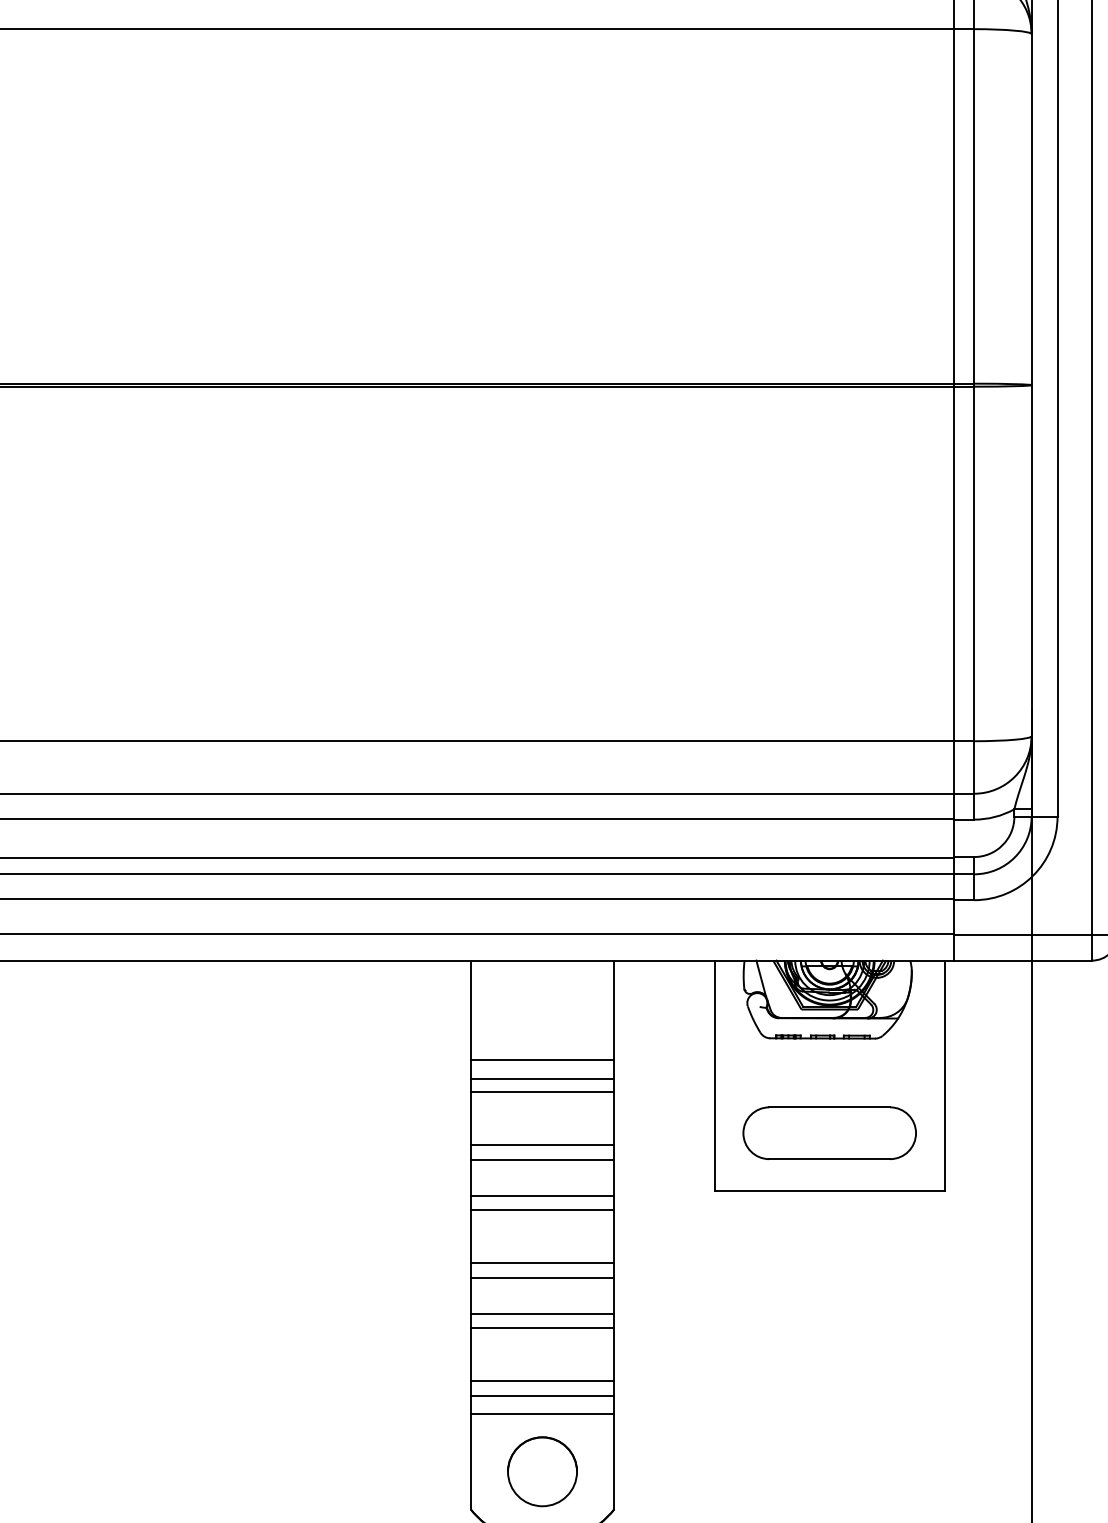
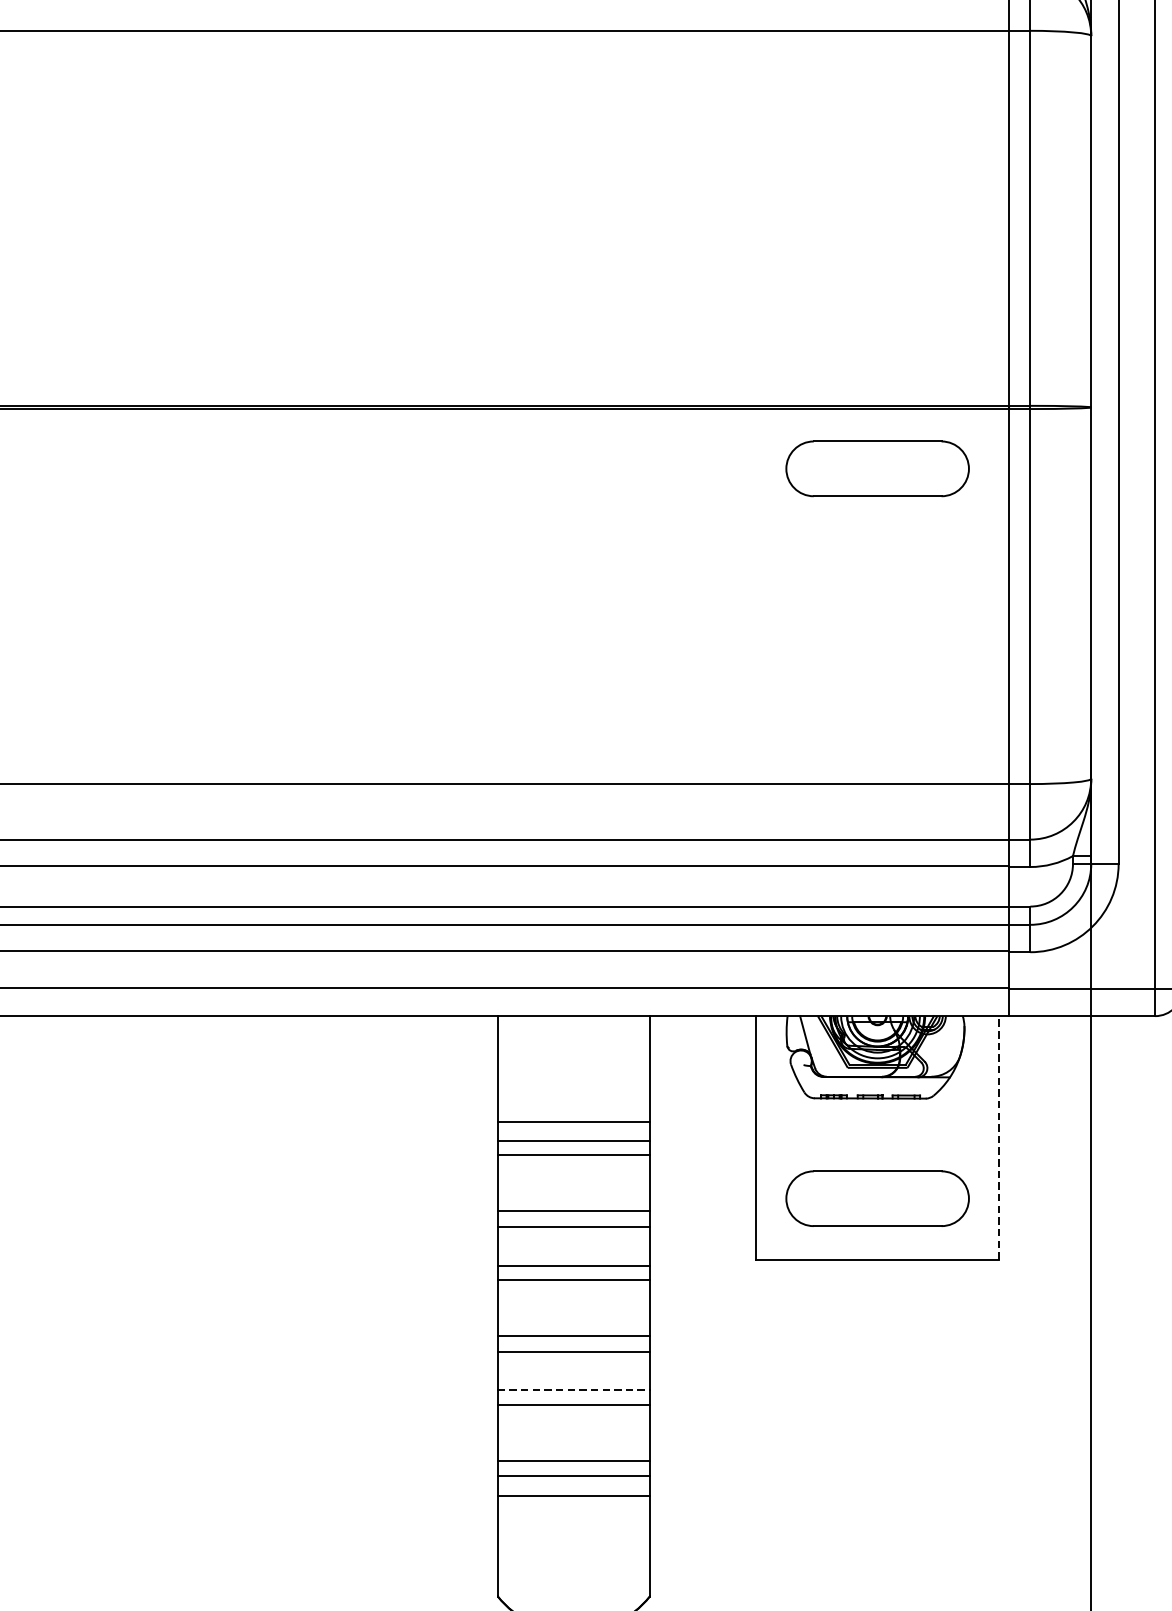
part: (829, 442) -> (877, 468), added
line: (944, 1075) -> (999, 1137), solid -> dashed
line: (542, 1314) -> (573, 1390), solid -> dashed
part: (542, 1471) -> (573, 1556), removed

